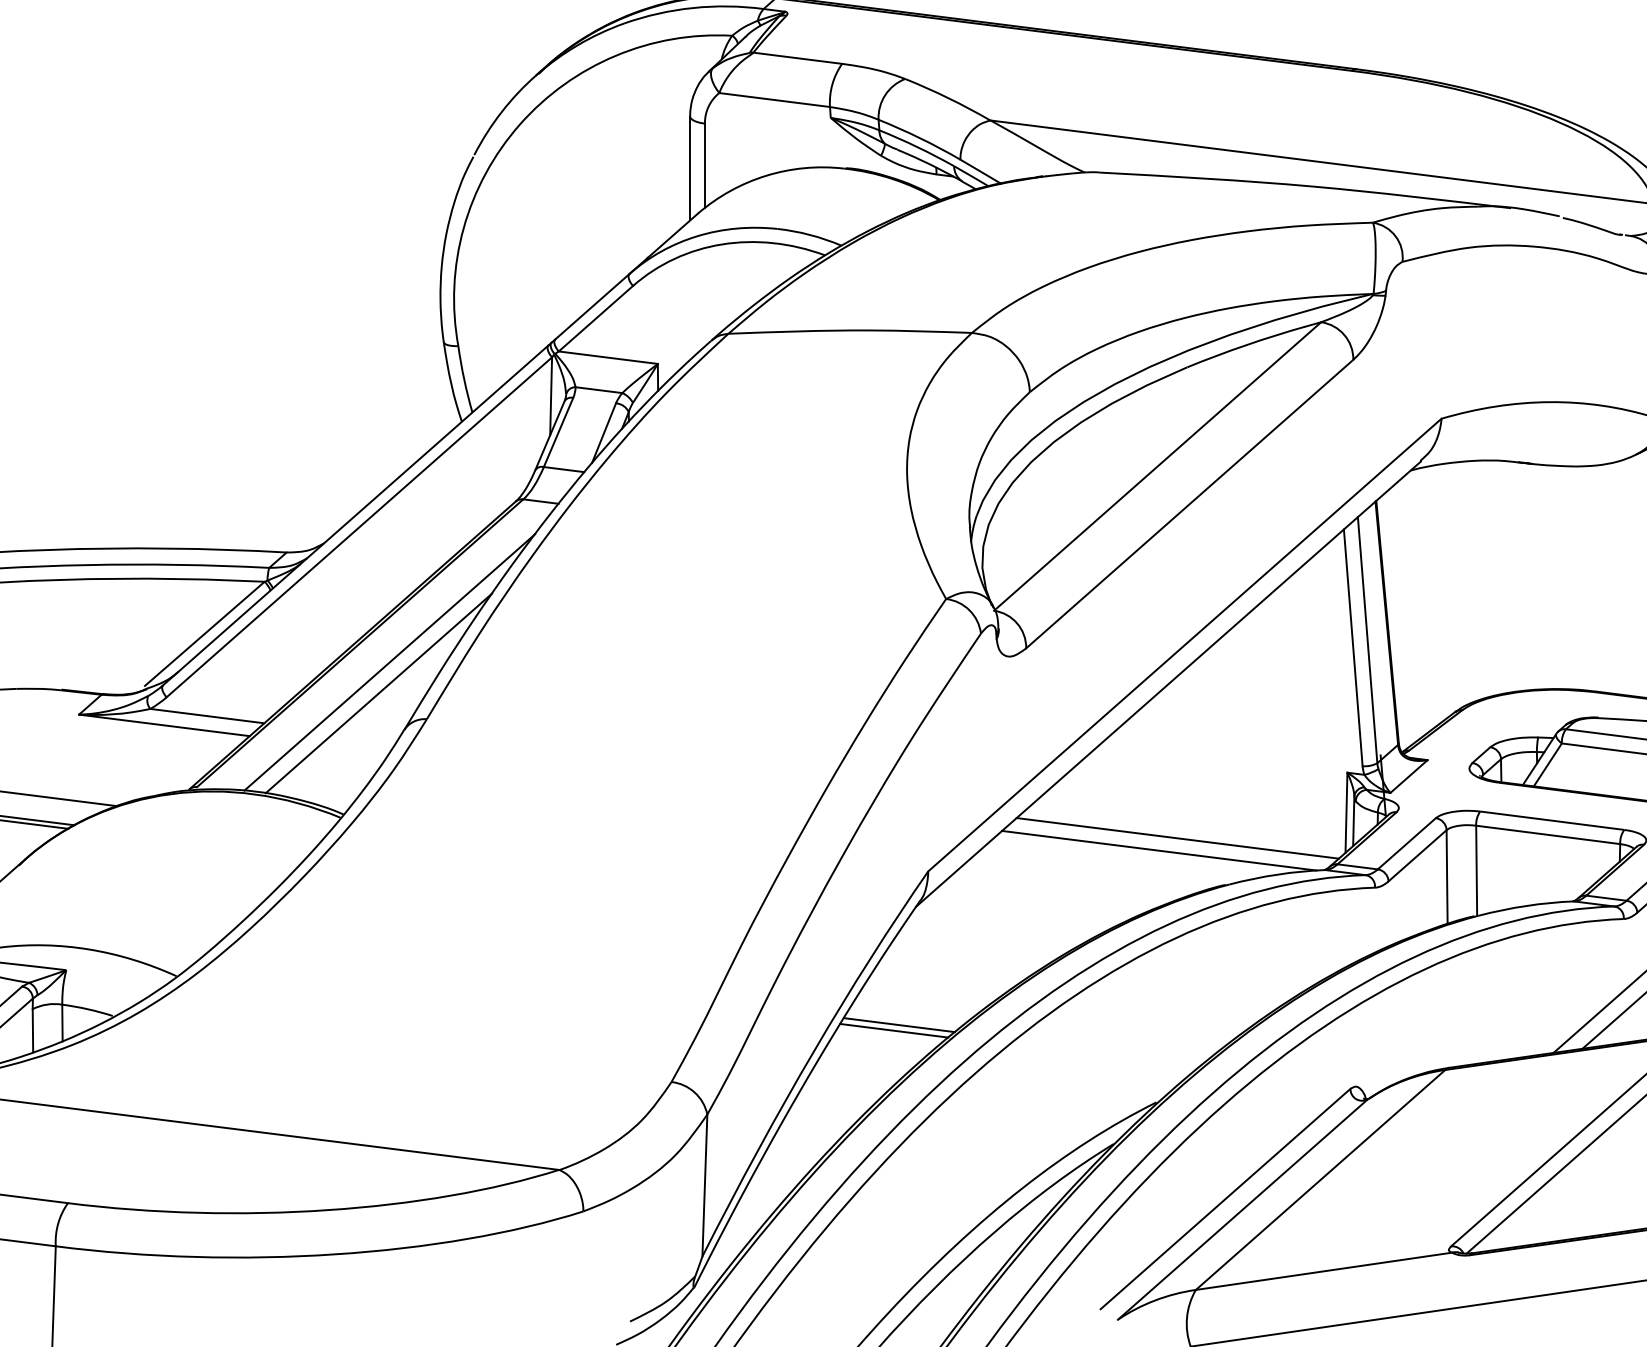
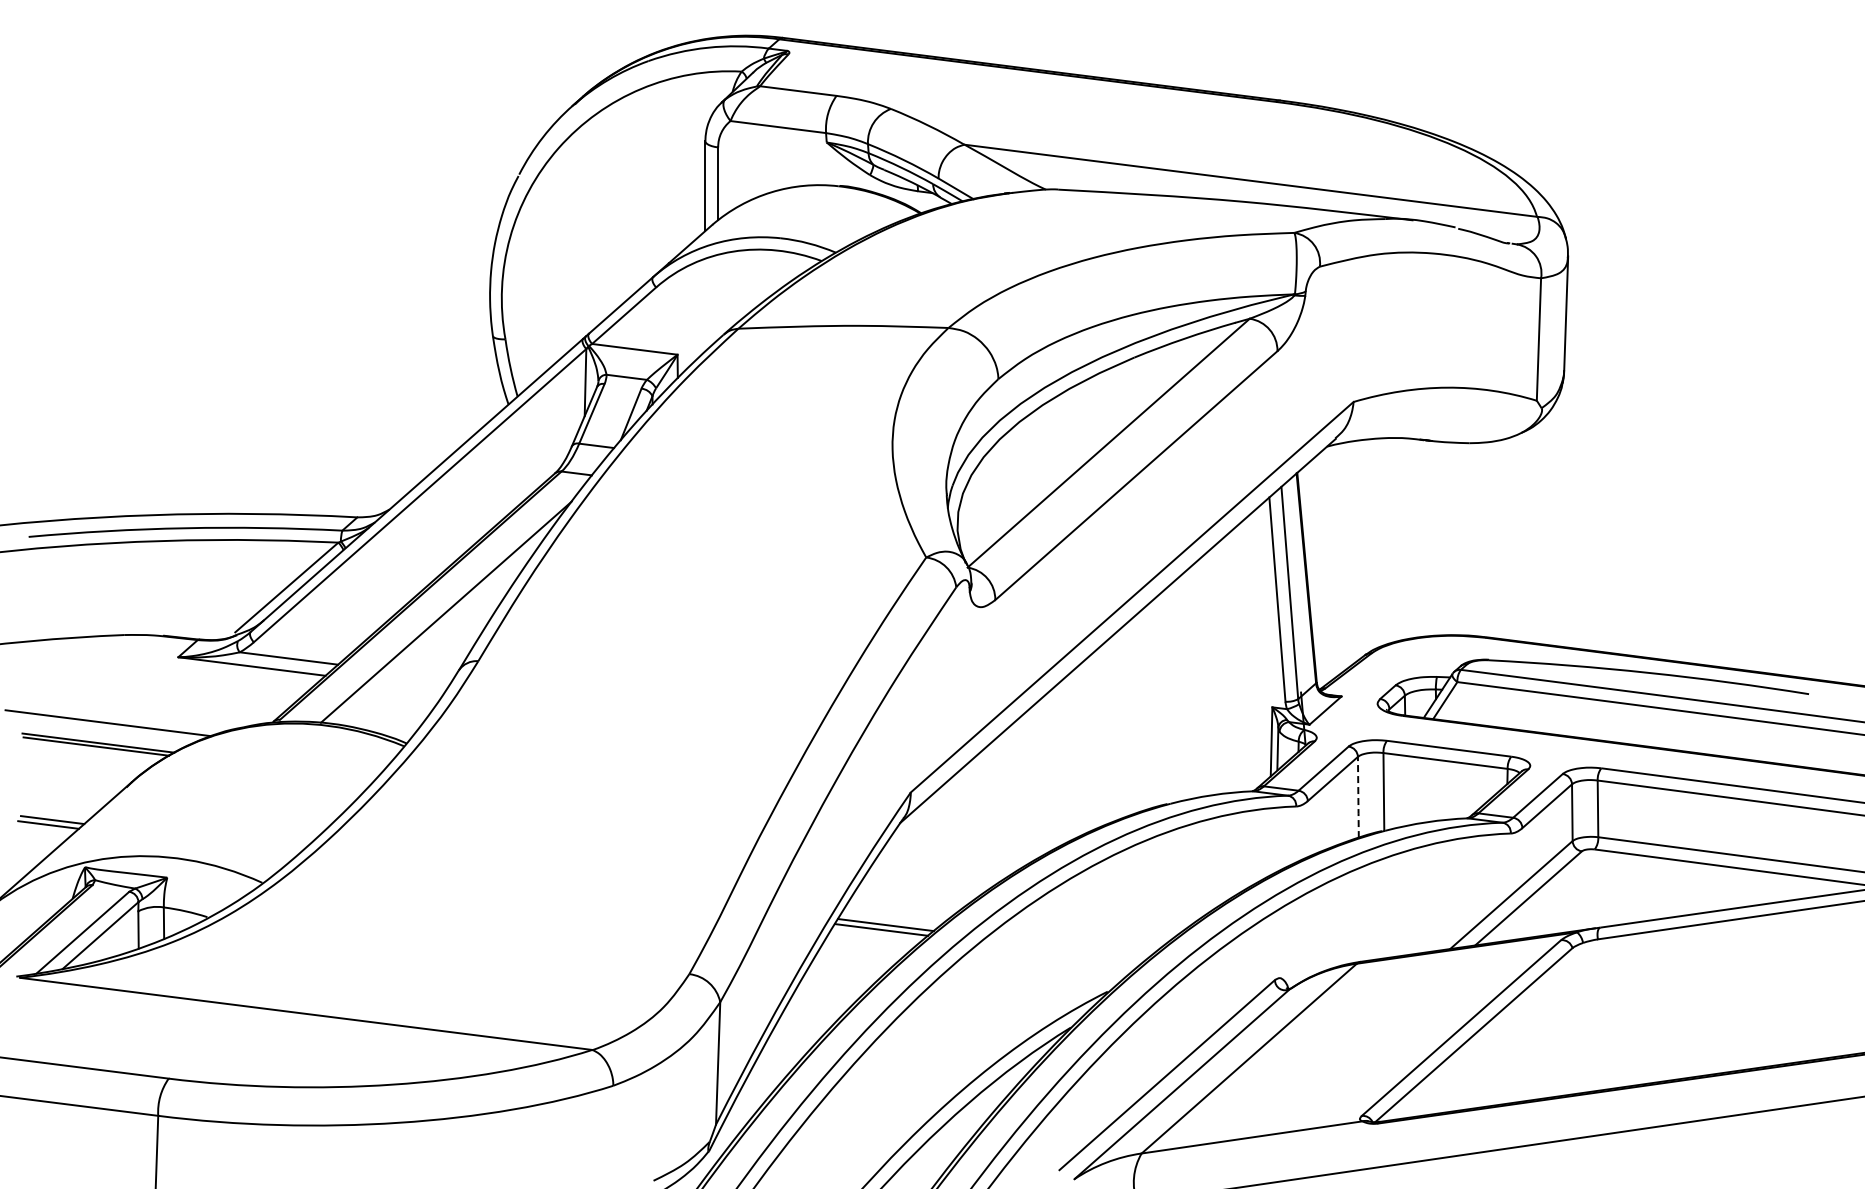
line: (378, 692) -> (436, 638), removed
line: (1178, 837) -> (1126, 763), removed
line: (1158, 850) -> (1109, 774), removed
line: (1447, 877) -> (1358, 797), solid -> dashed

